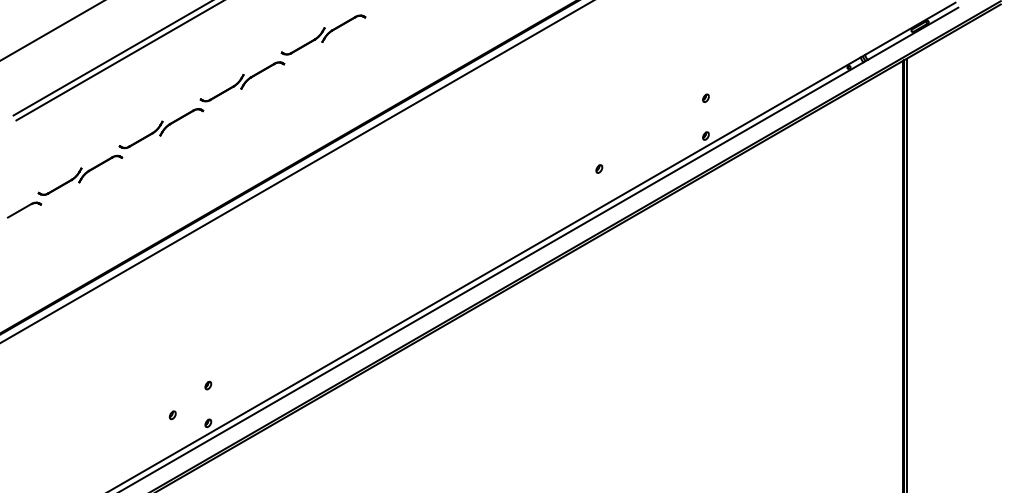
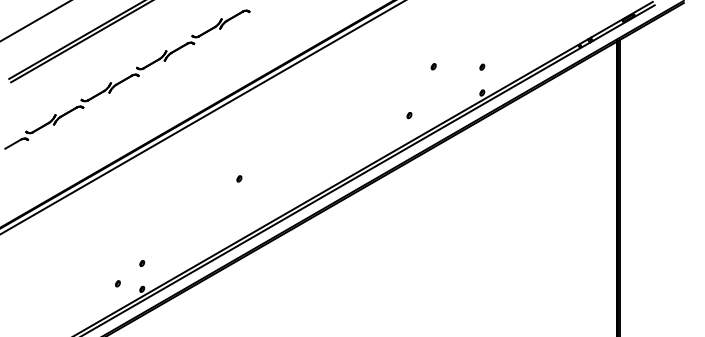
part: (634, 97) -> (433, 66), added
part: (350, 261) -> (239, 178), added

